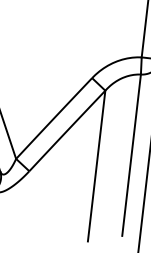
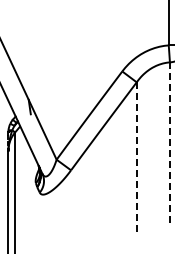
line: (131, 154) -> (169, 142), solid -> dashed
line: (96, 166) -> (136, 158), solid -> dashed

